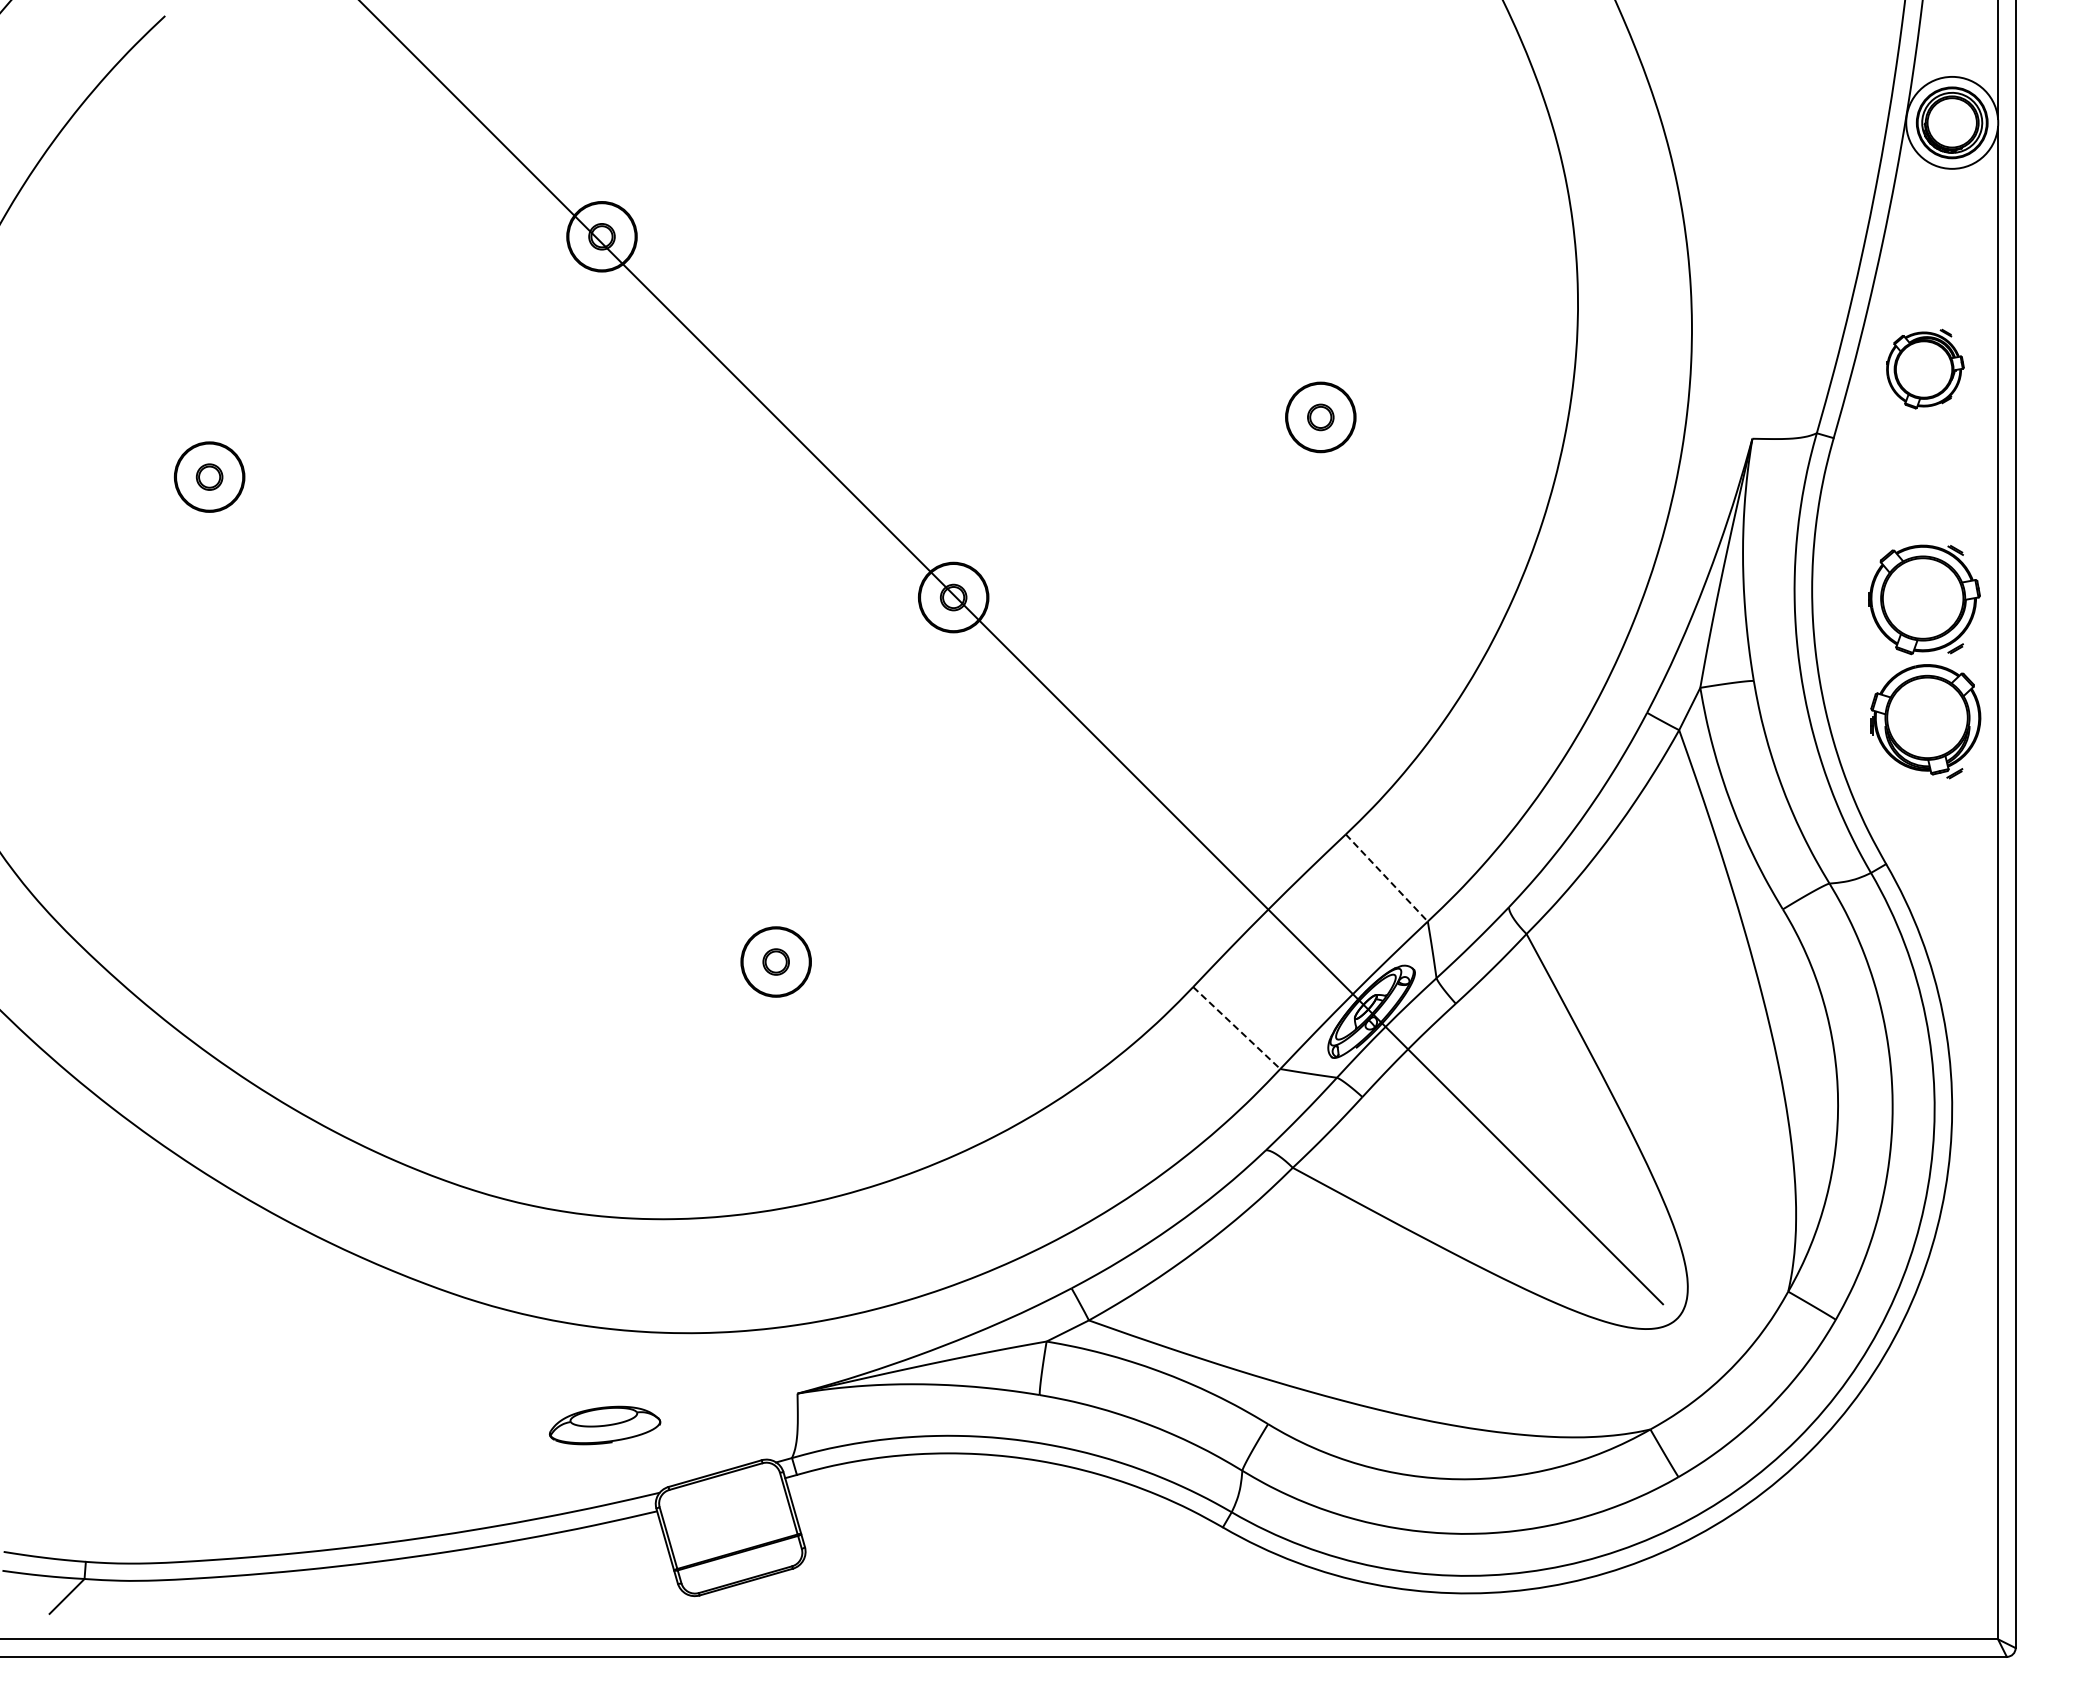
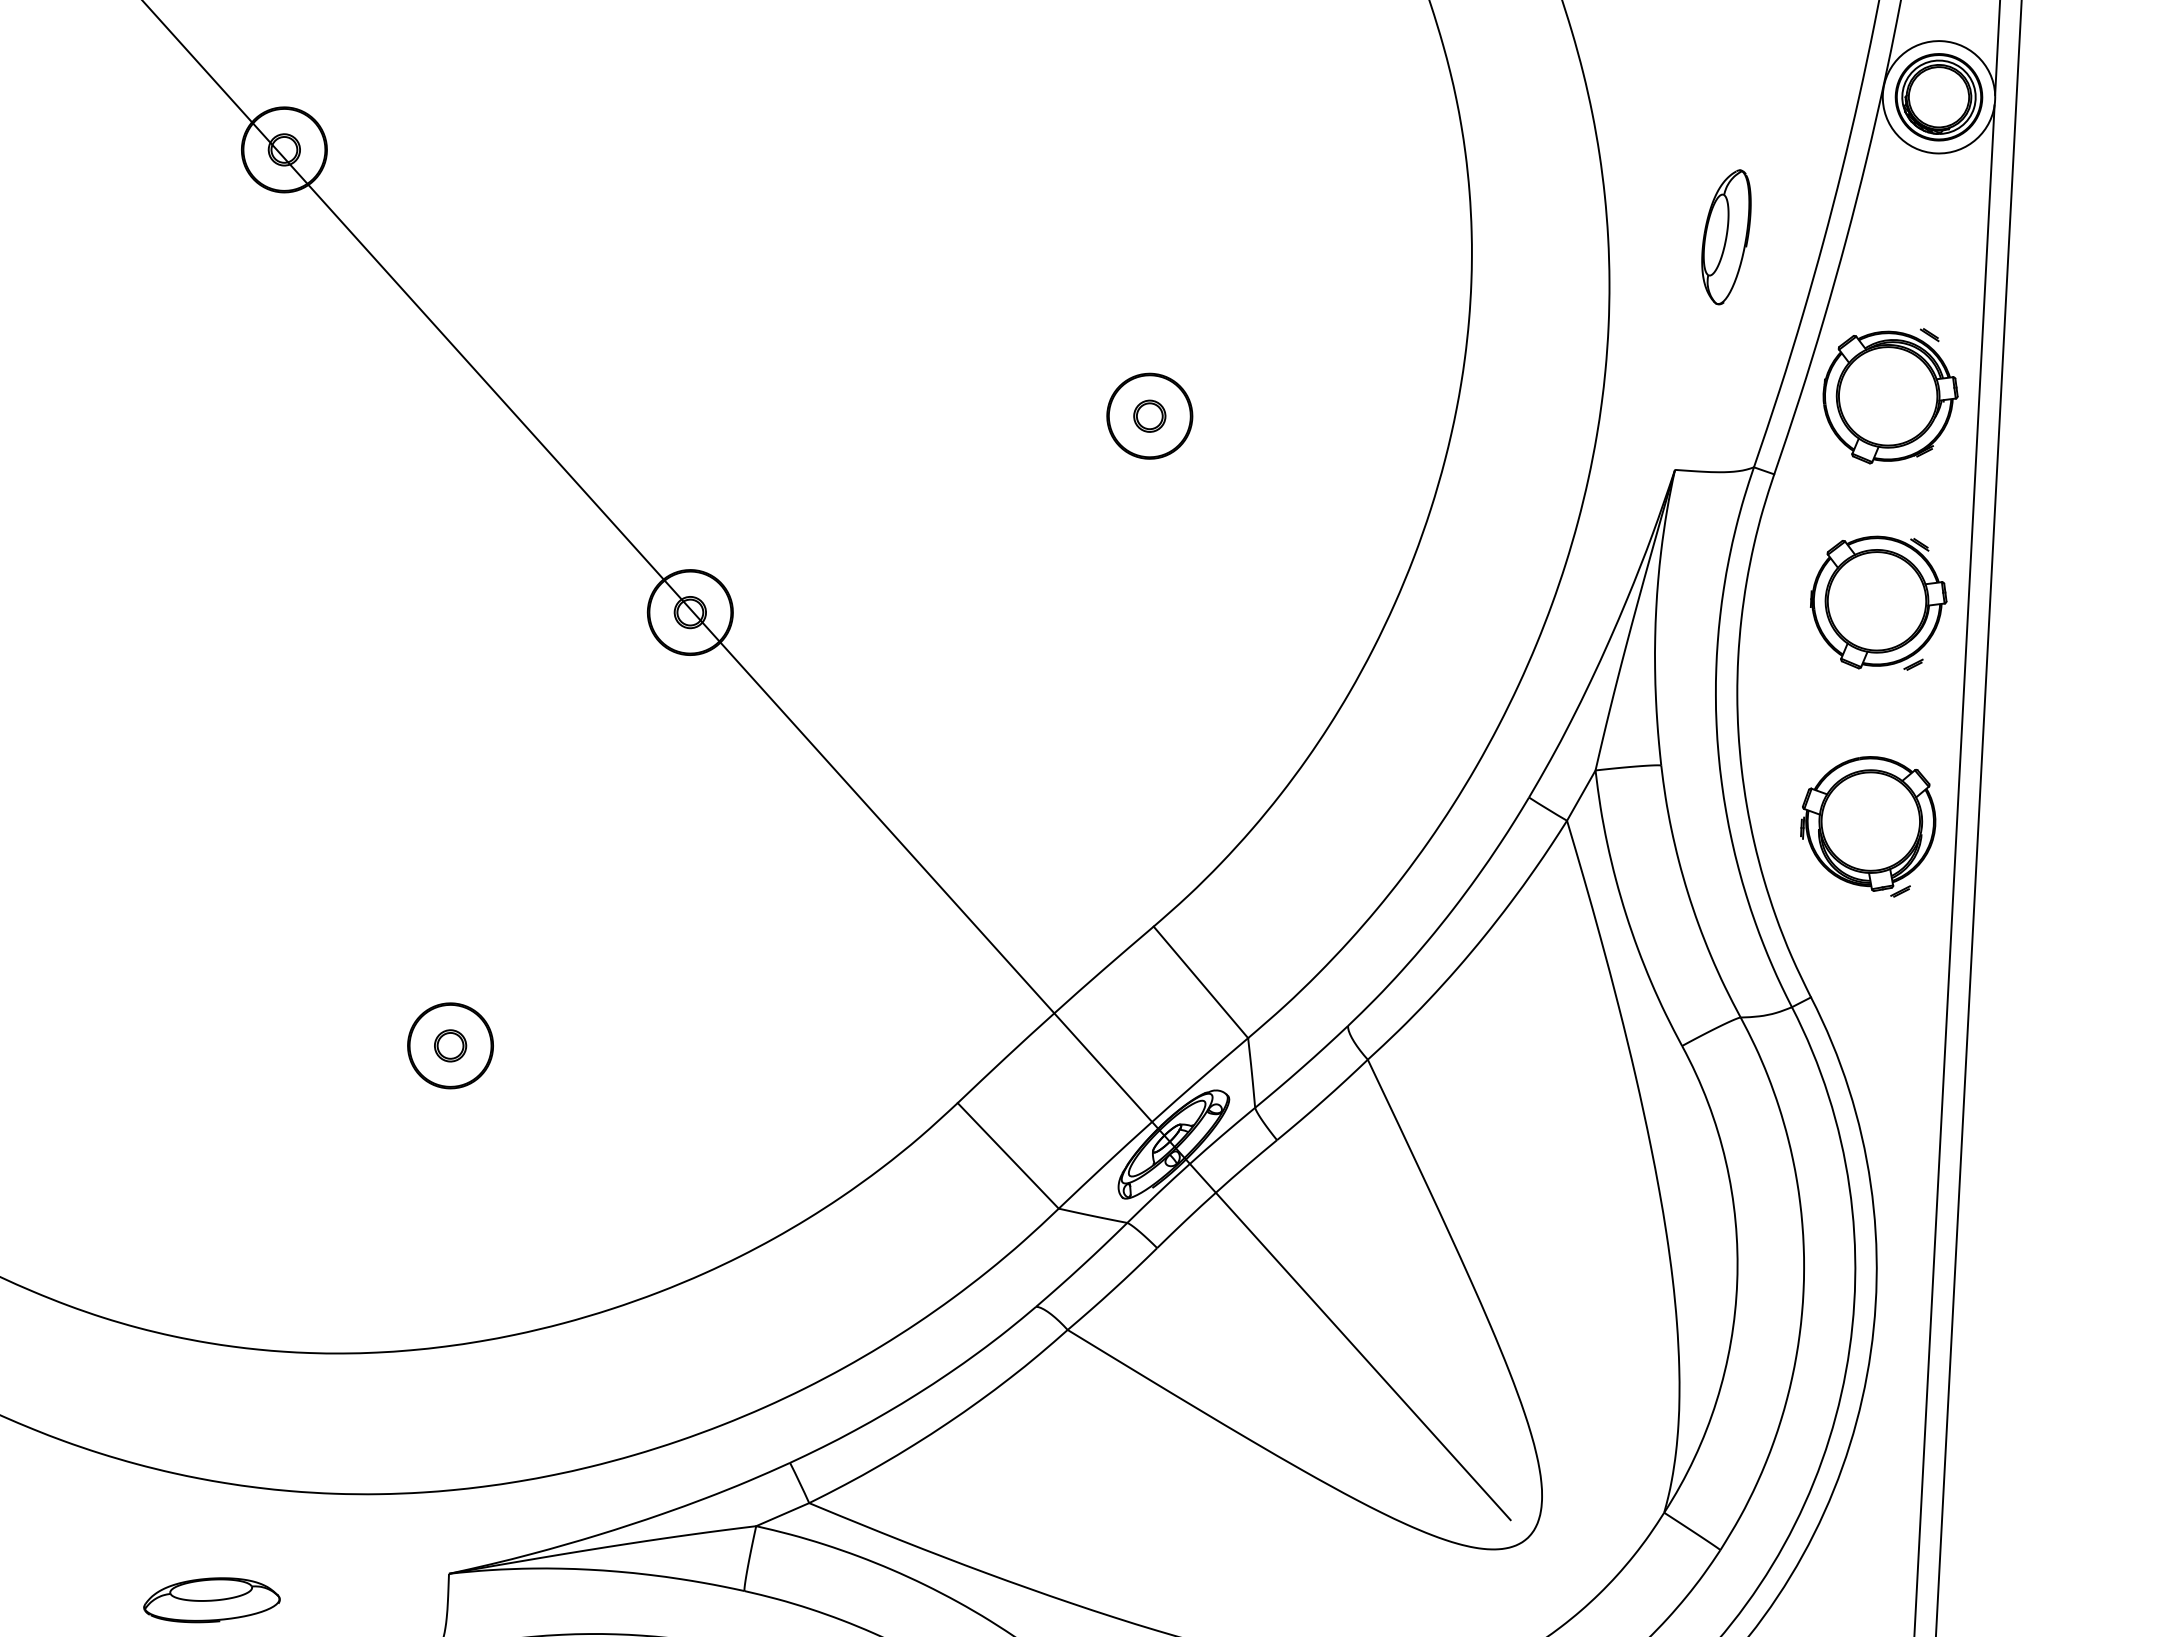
part: (1783, 246) -> (1725, 237), added
part: (1925, 369) -> (1890, 396), size x1.43
part: (1924, 599) -> (1878, 602), moved
line: (1386, 877) -> (1200, 981), dashed -> solid
line: (1236, 1028) -> (1007, 1156), dashed -> solid

